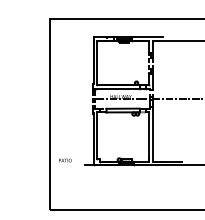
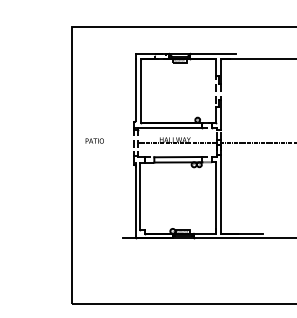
text: (65, 160) -> (94, 140), moved

